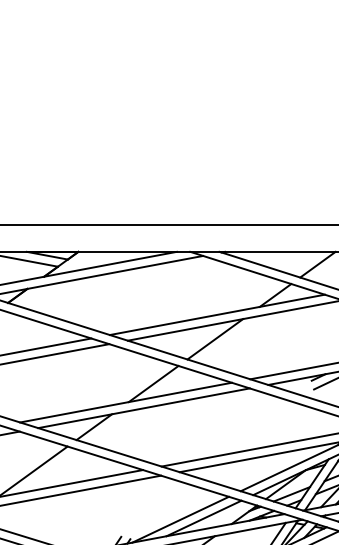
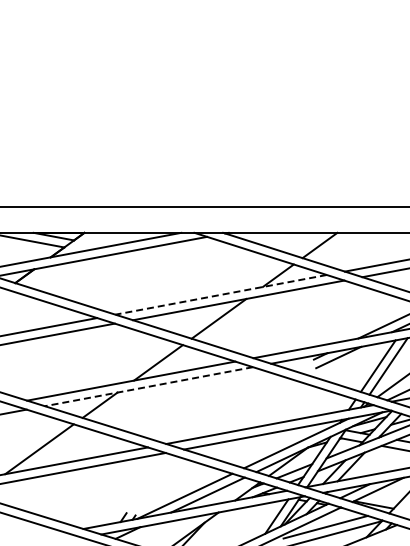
line: (217, 314) -> (221, 294), solid -> dashed
line: (144, 408) -> (149, 386), solid -> dashed

